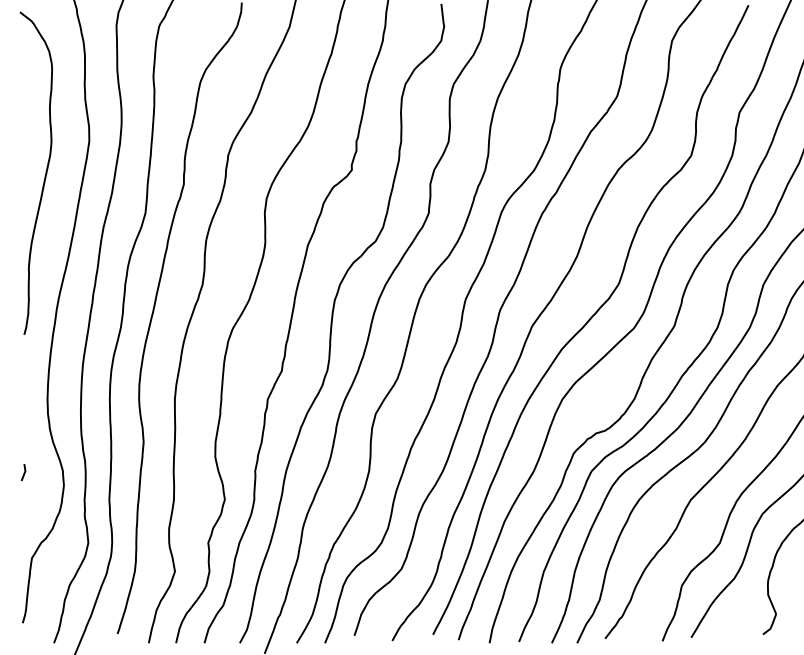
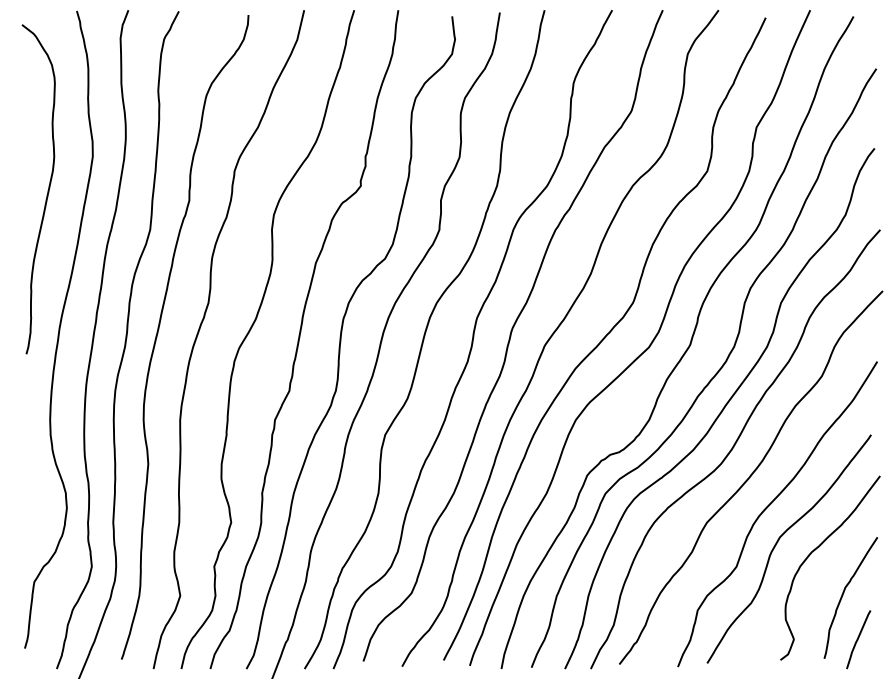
line: (24, 472) -> (26, 494), removed

